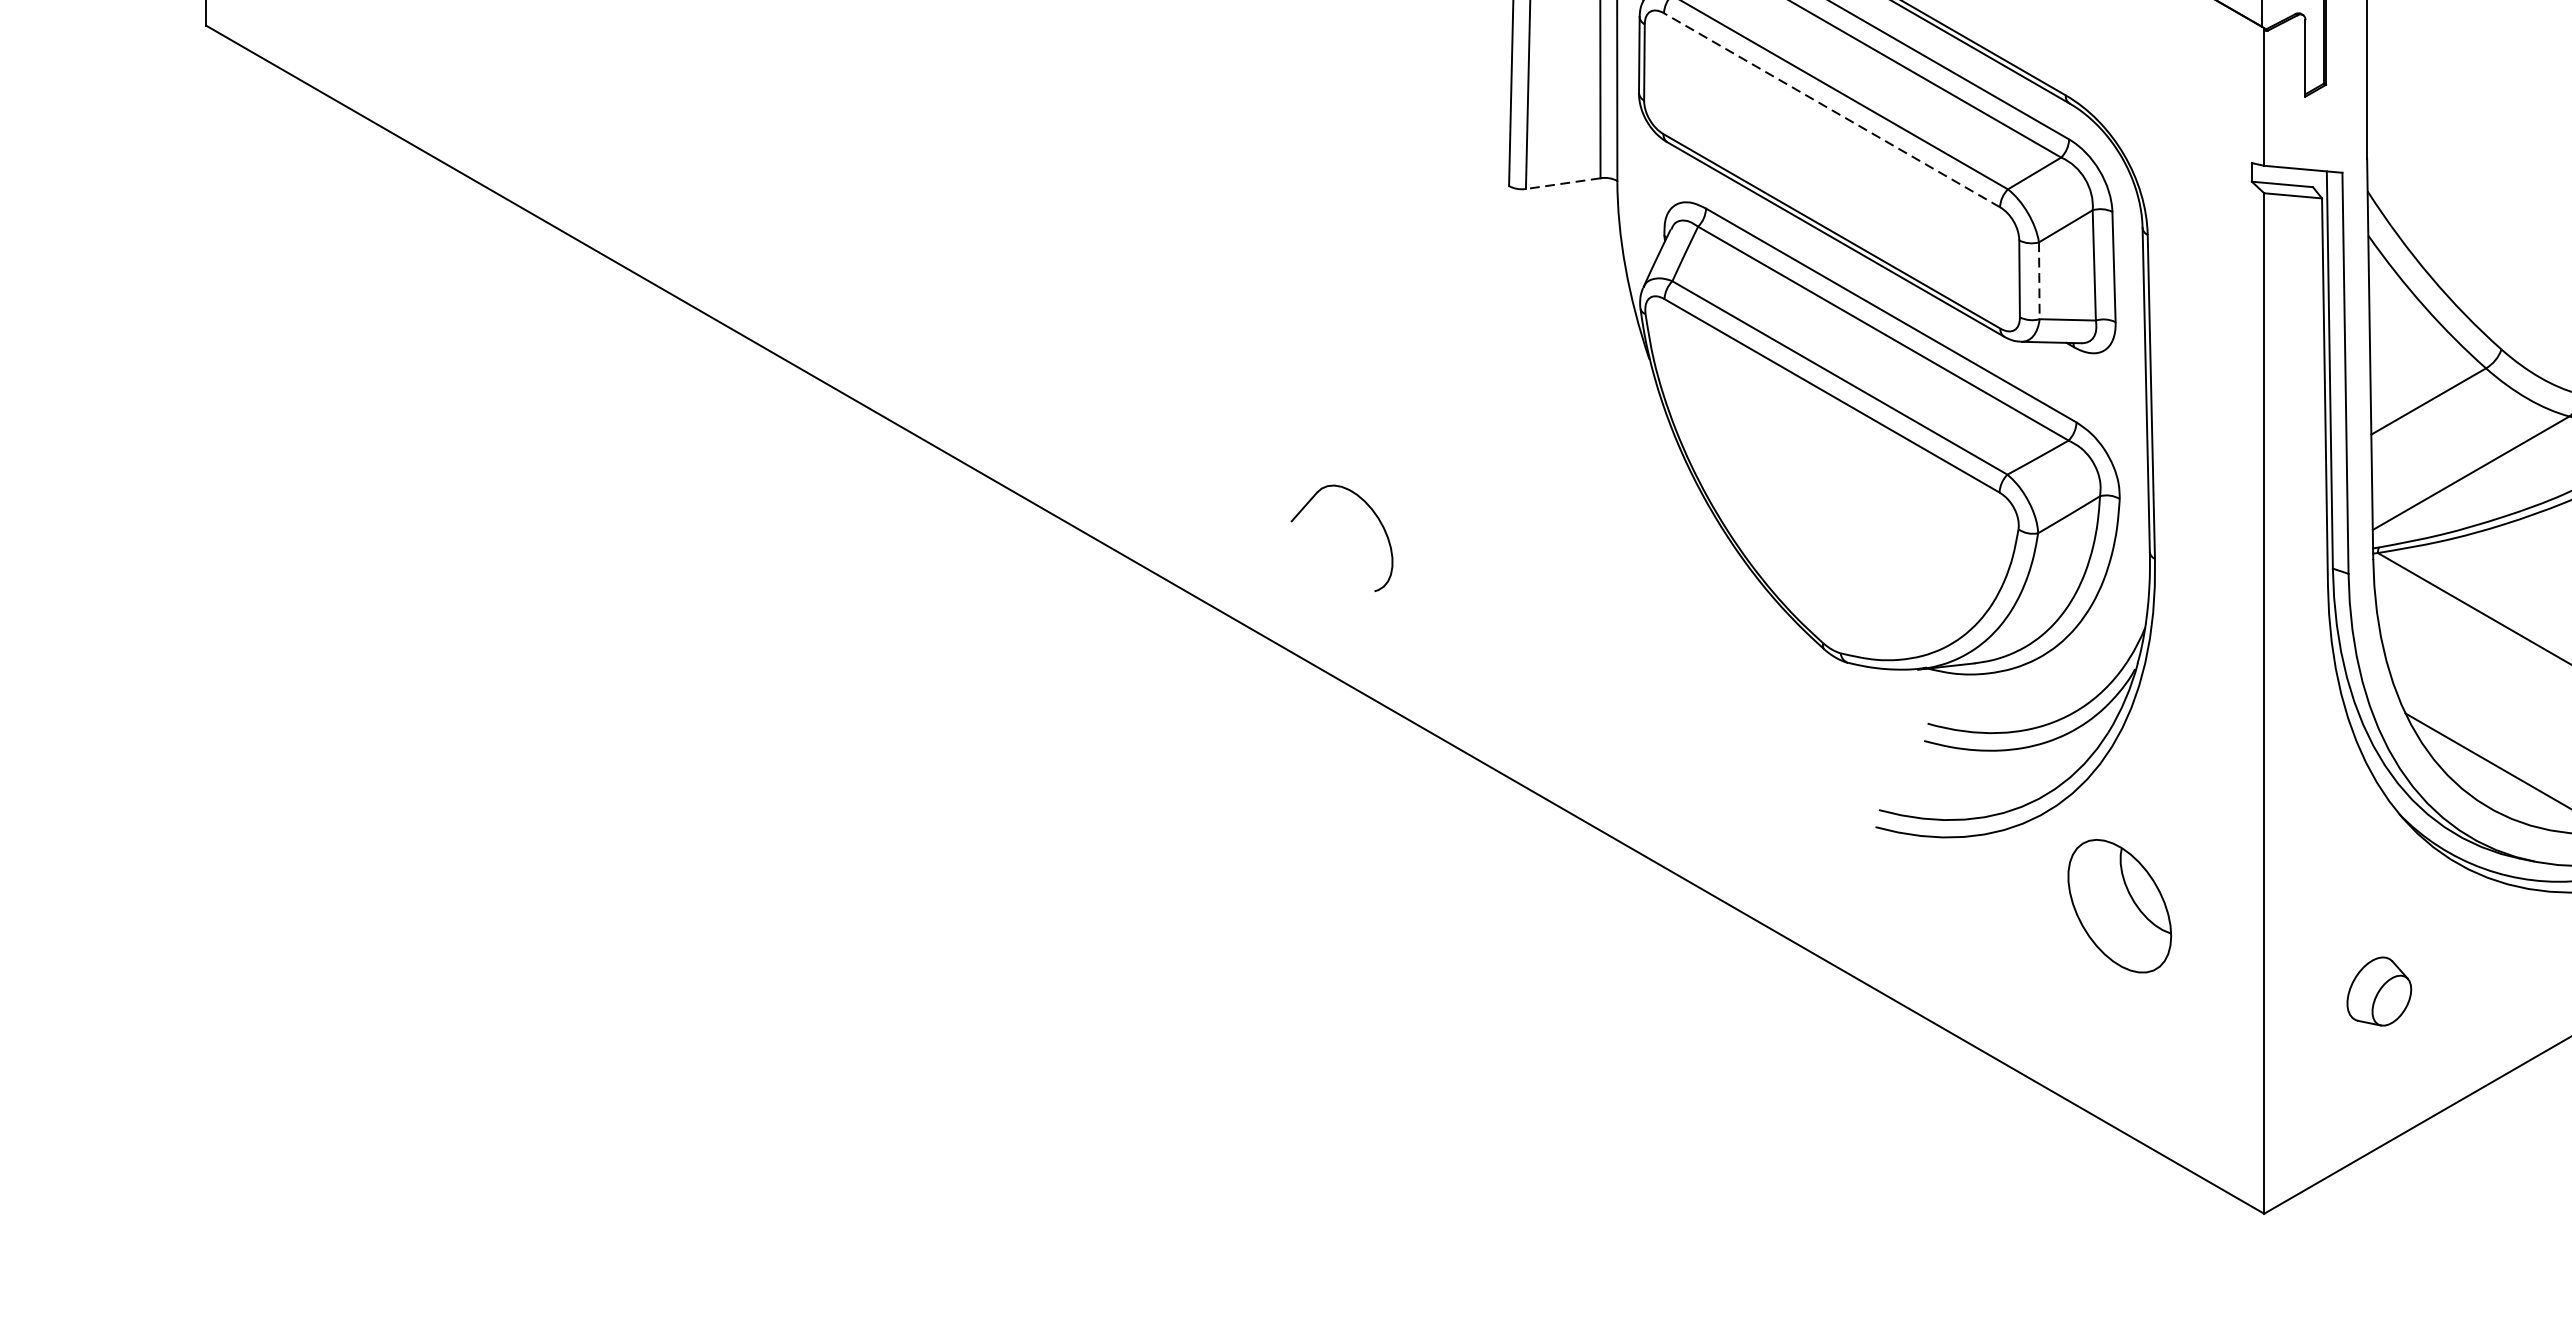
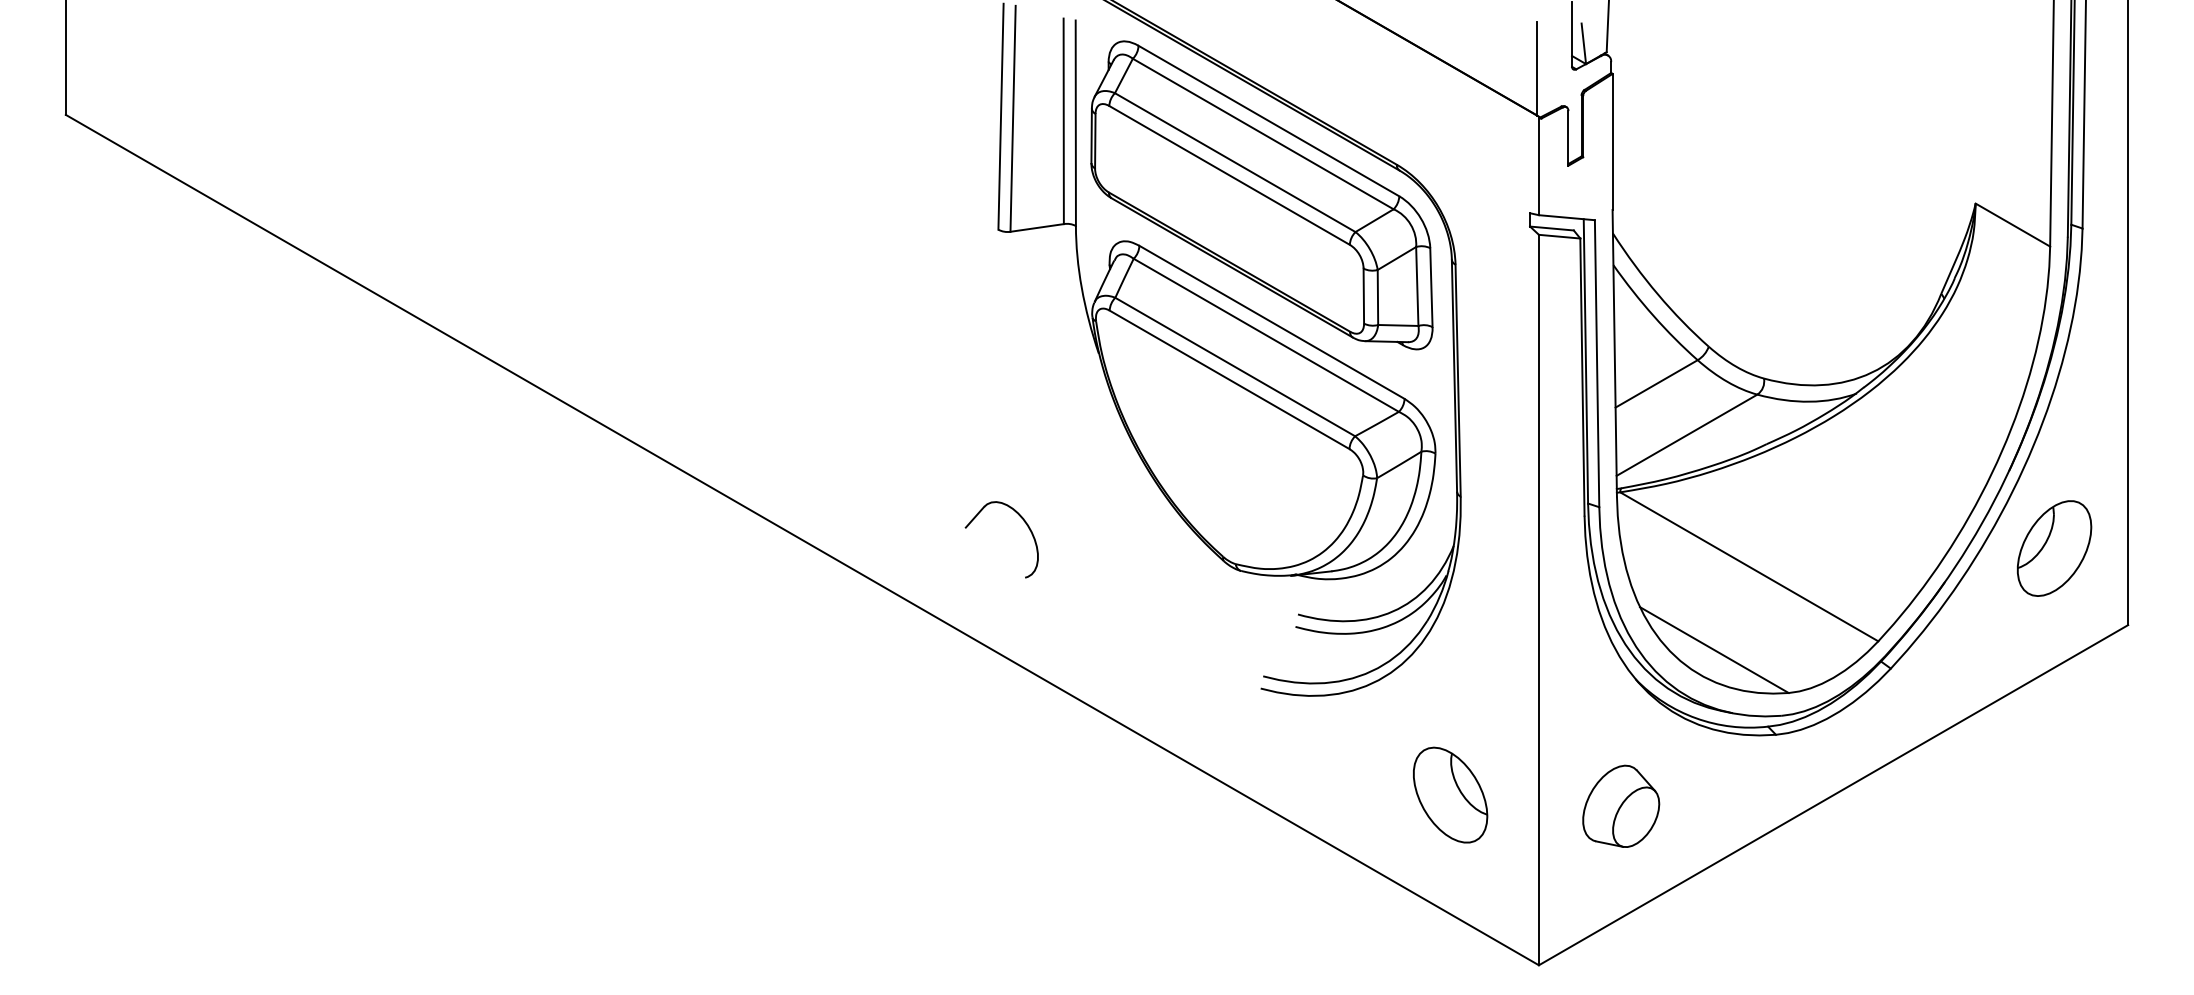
line: (1831, 110) -> (1229, 175), dashed -> solid
line: (1563, 183) -> (1037, 227), dashed -> solid
line: (2038, 280) -> (1377, 297), dashed -> solid
part: (1372, 512) -> (1023, 521), moved
part: (2119, 905) -> (1450, 794), moved
part: (2379, 990) -> (1621, 805), size x1.67

